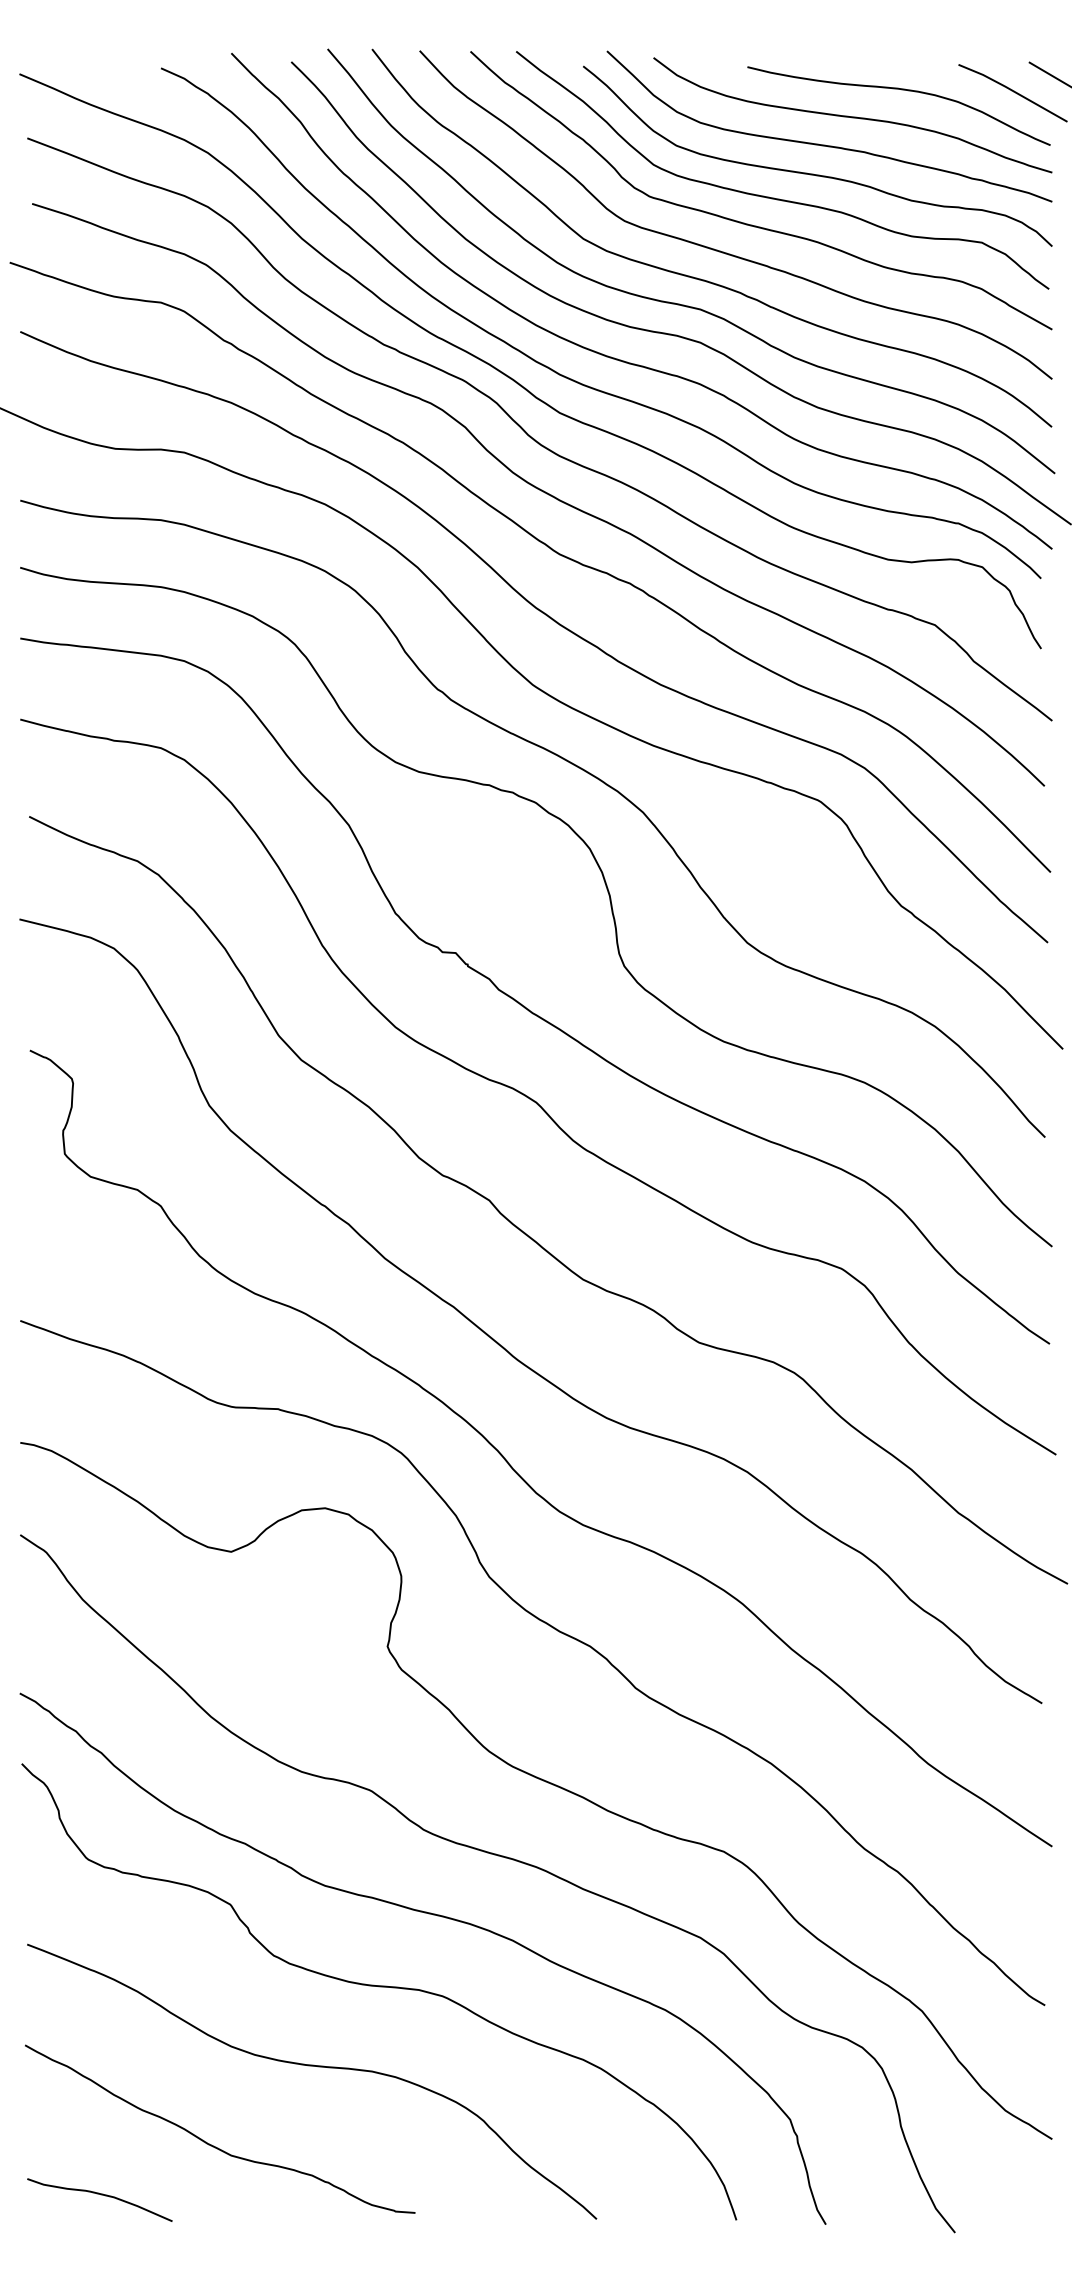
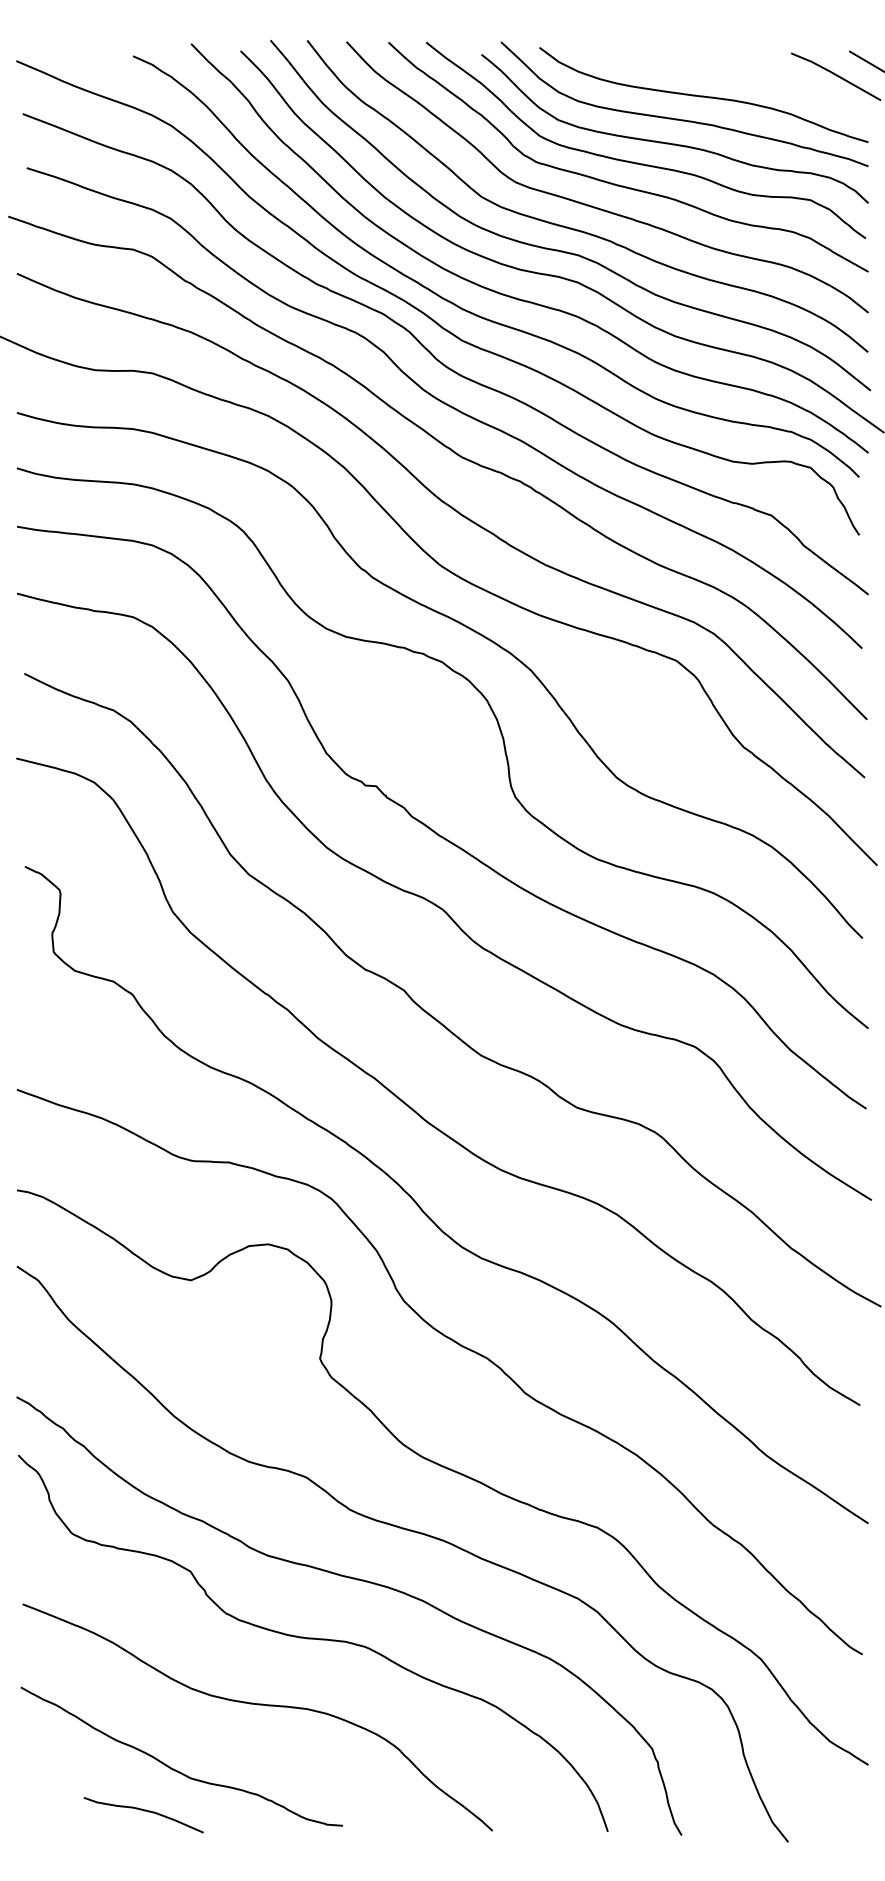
curve: (901, 90) -> (744, 74), removed
curve: (101, 2195) -> (145, 1811), moved

